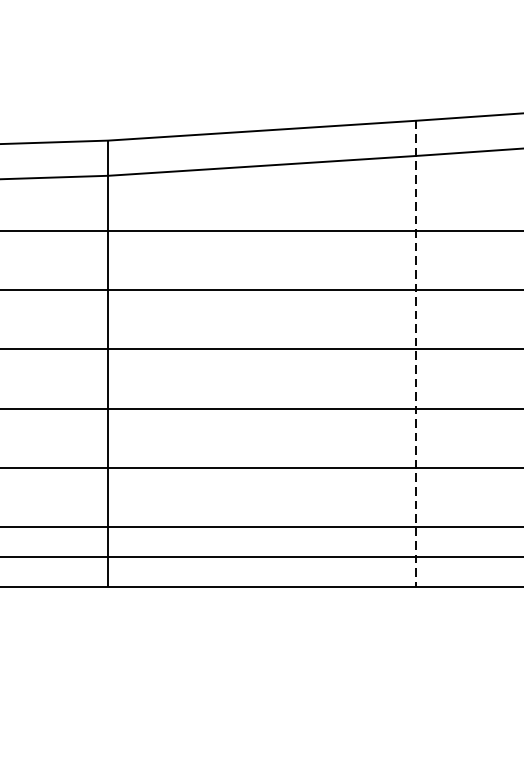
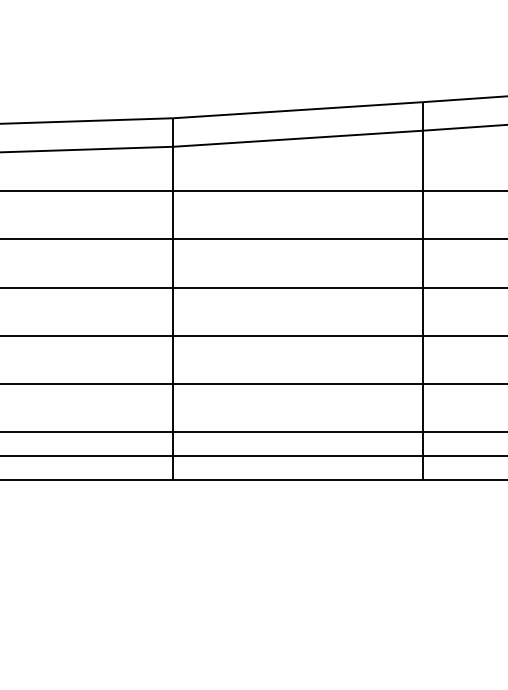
line: (415, 354) -> (422, 291), dashed -> solid

